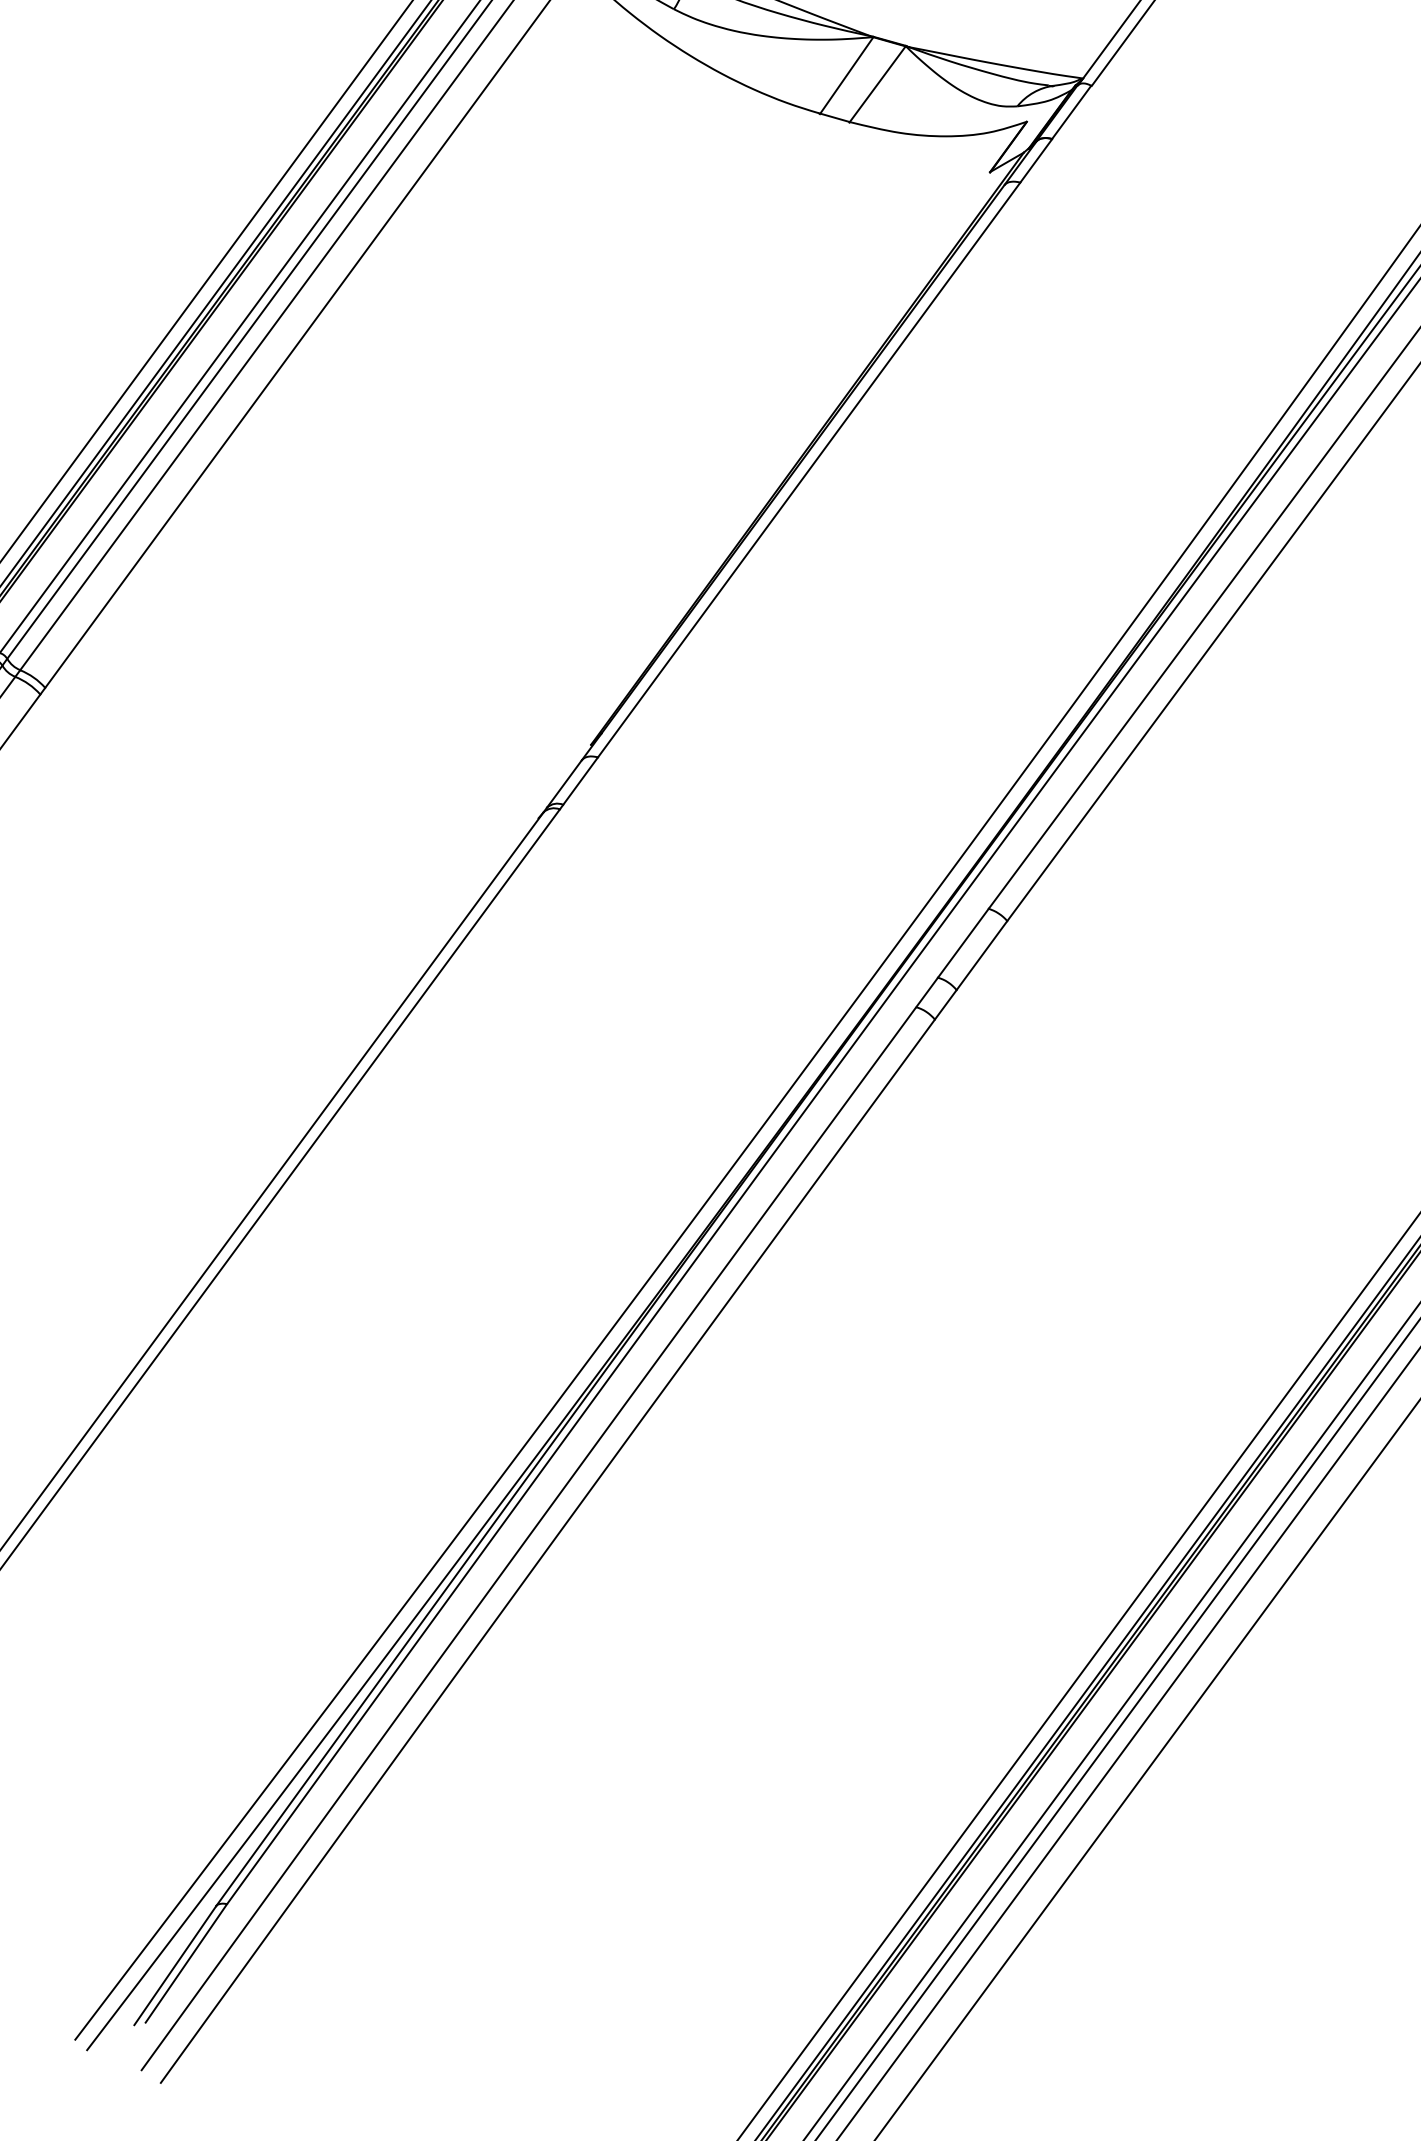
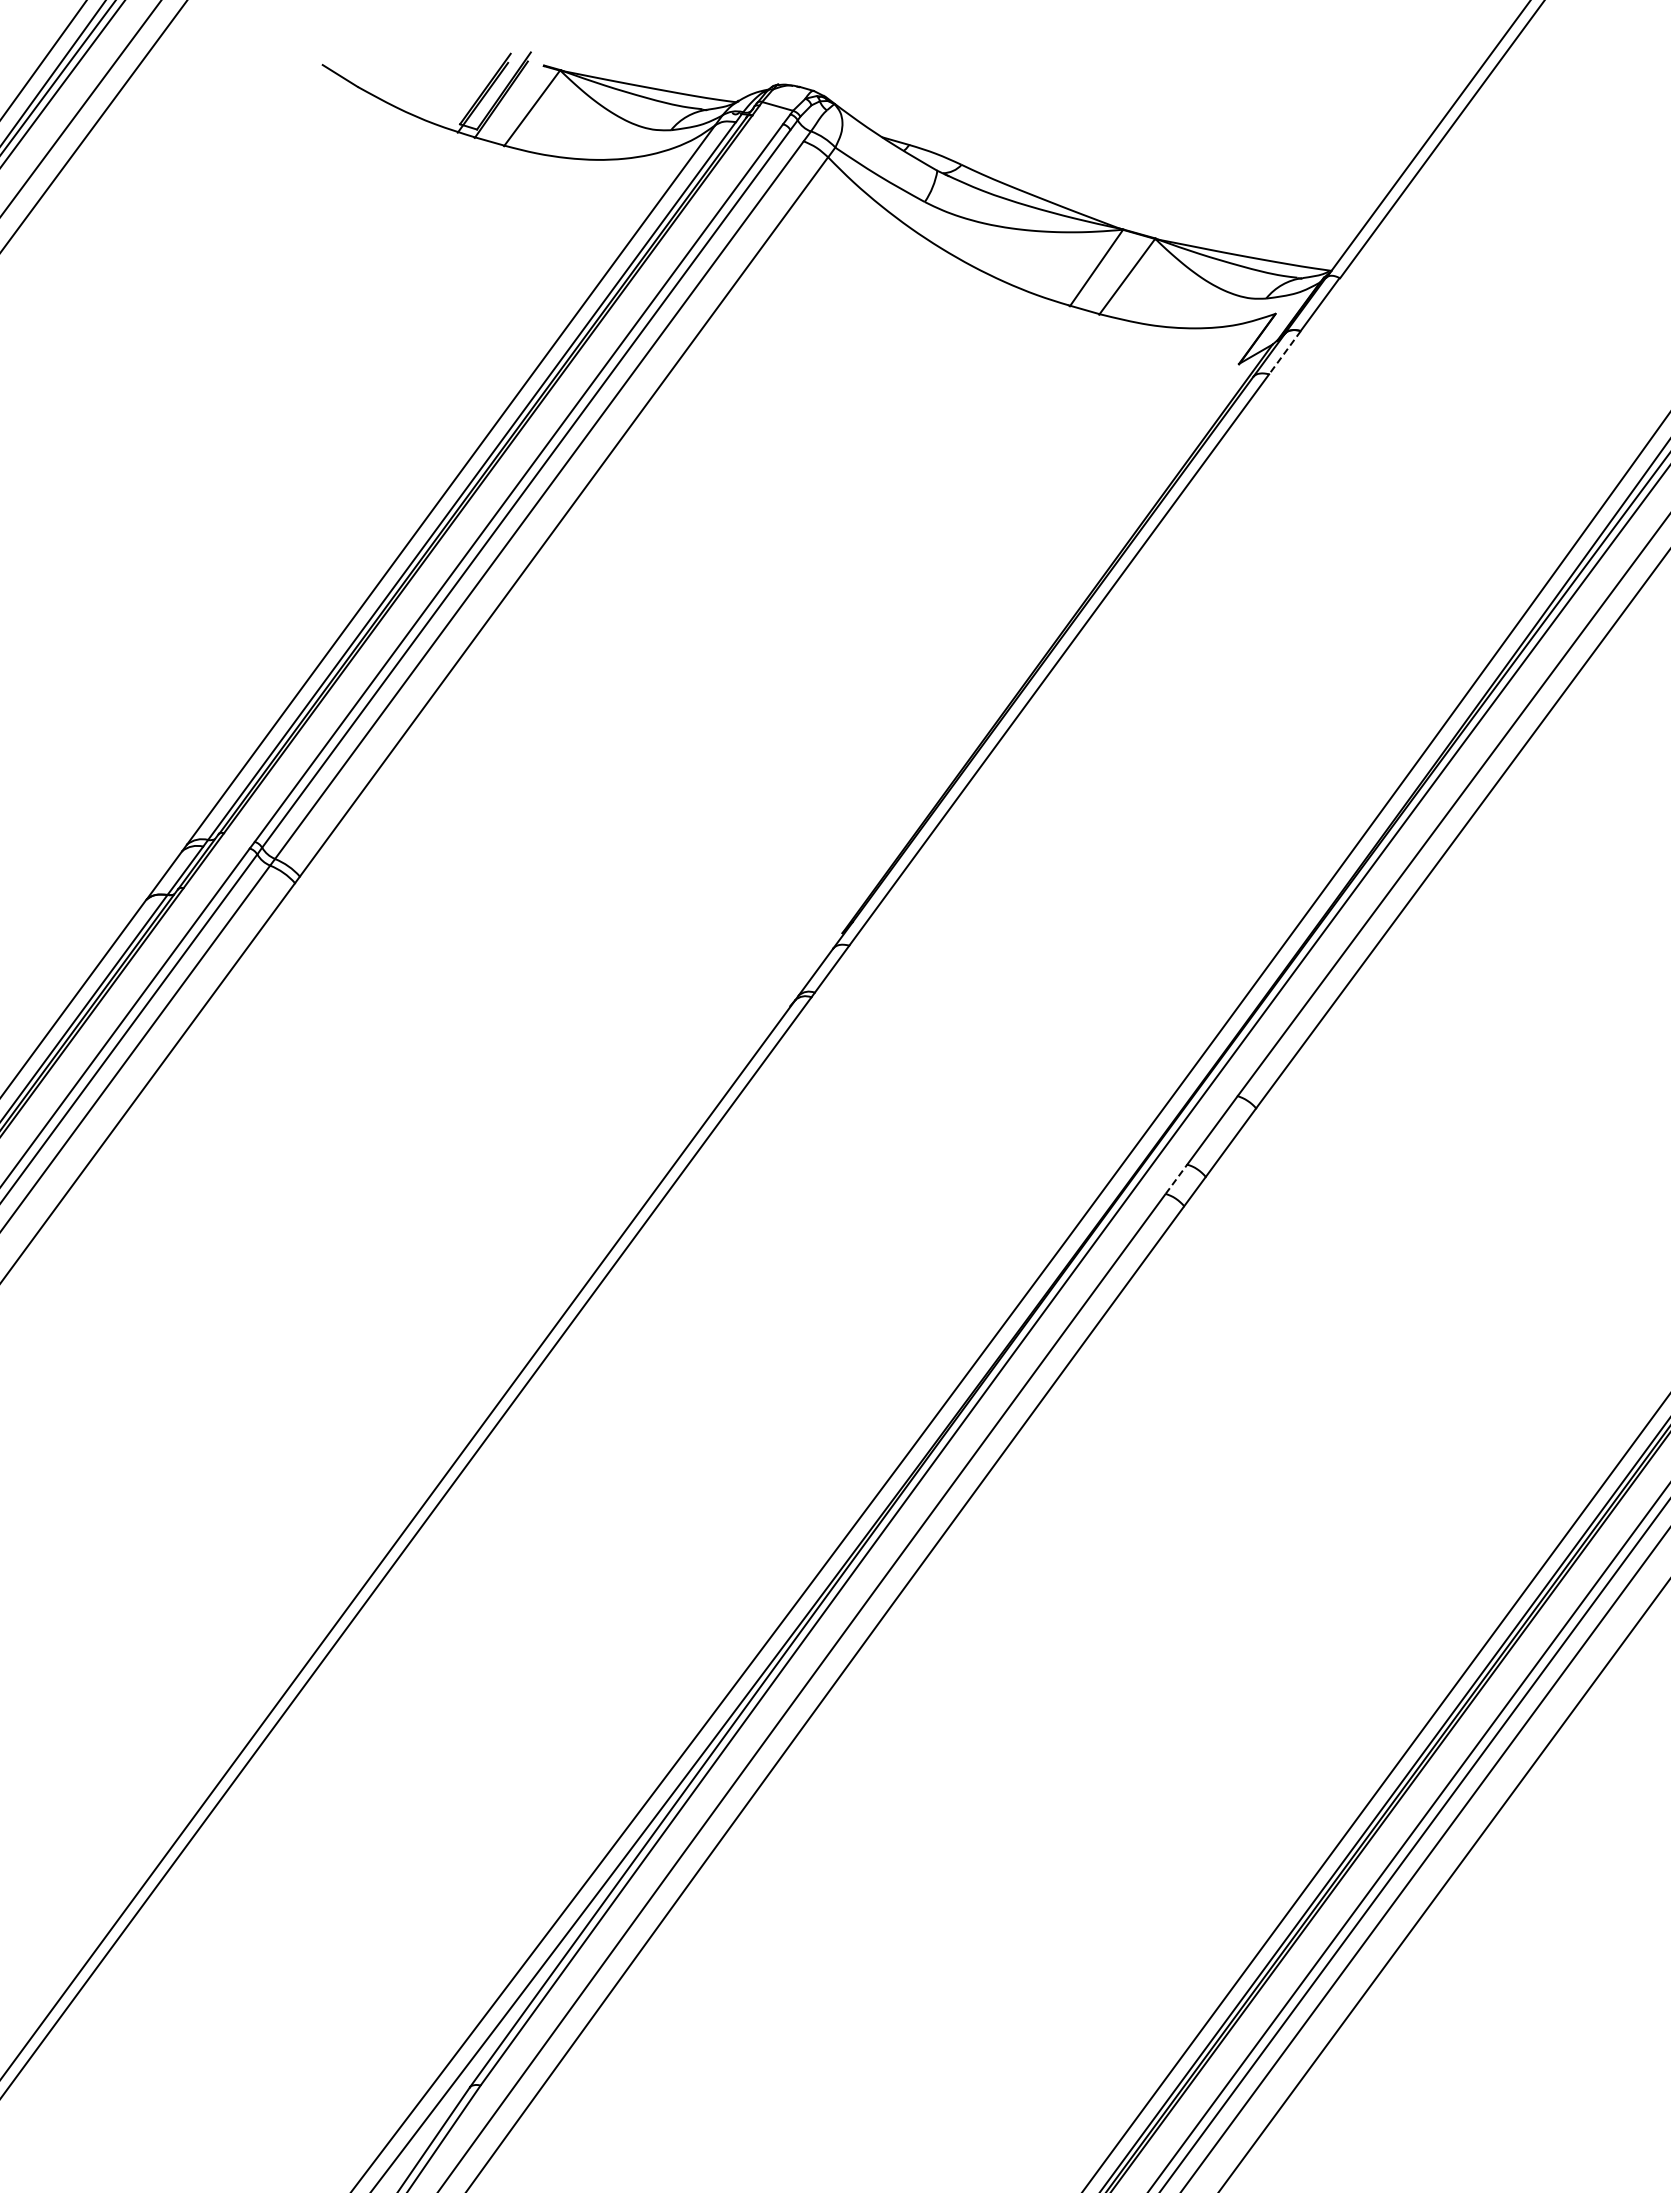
line: (1036, 160) -> (1285, 352), solid -> dashed
line: (927, 991) -> (1176, 1178), solid -> dashed

